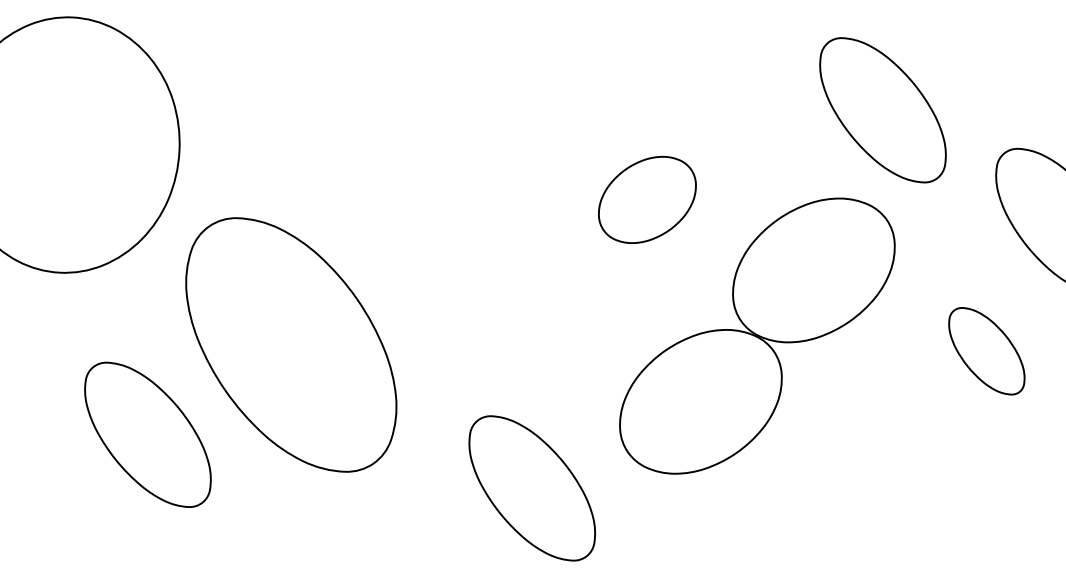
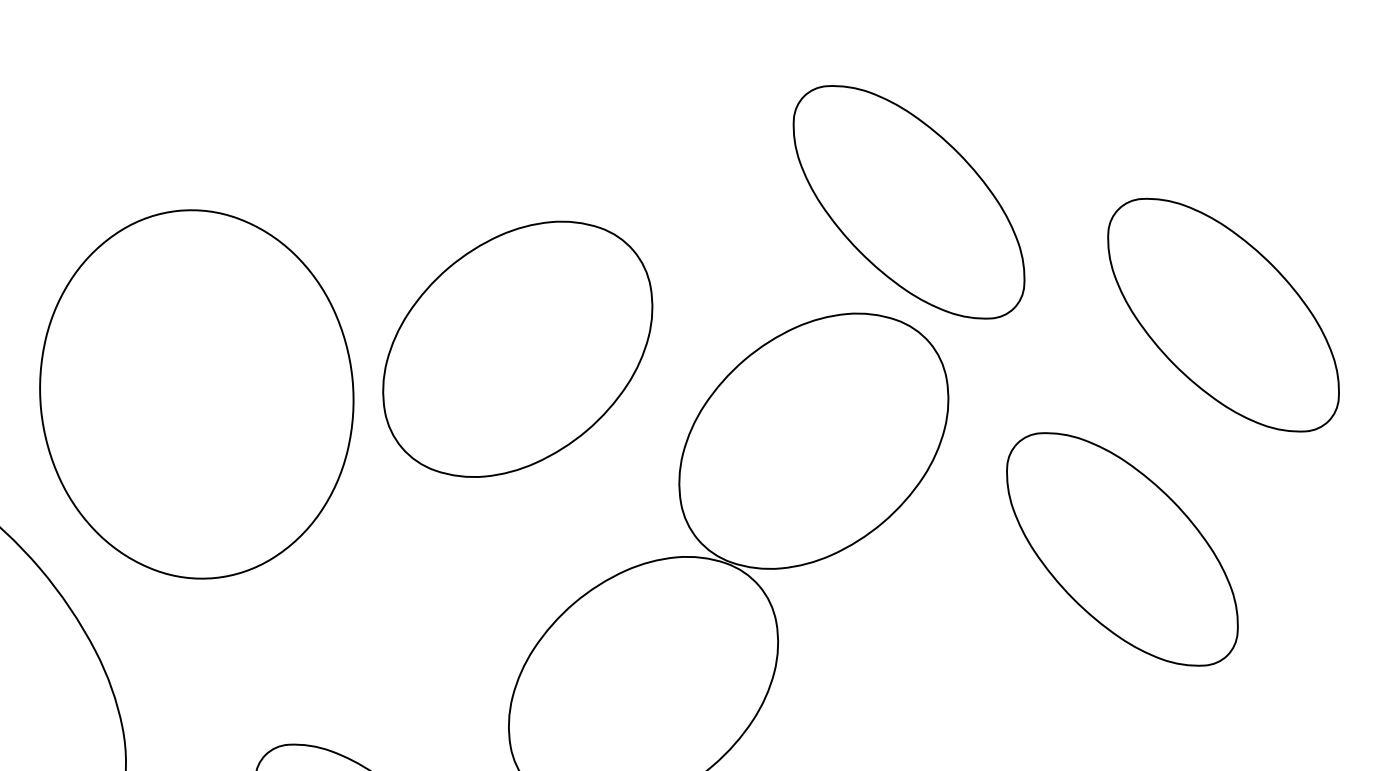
part: (882, 110) -> (908, 202), moved
part: (647, 199) -> (517, 348), size x1.67
part: (458, 207) -> (196, 394), added
part: (986, 351) -> (1122, 550), size x1.67

